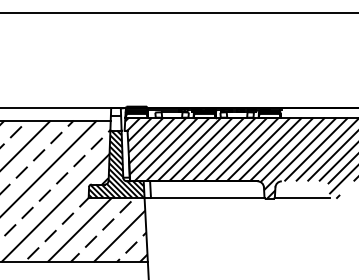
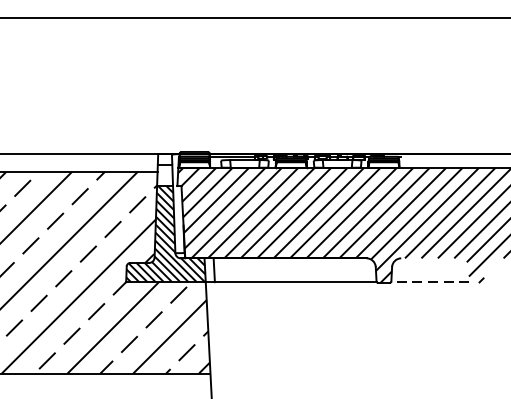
line: (302, 198) -> (430, 282), solid -> dashed

